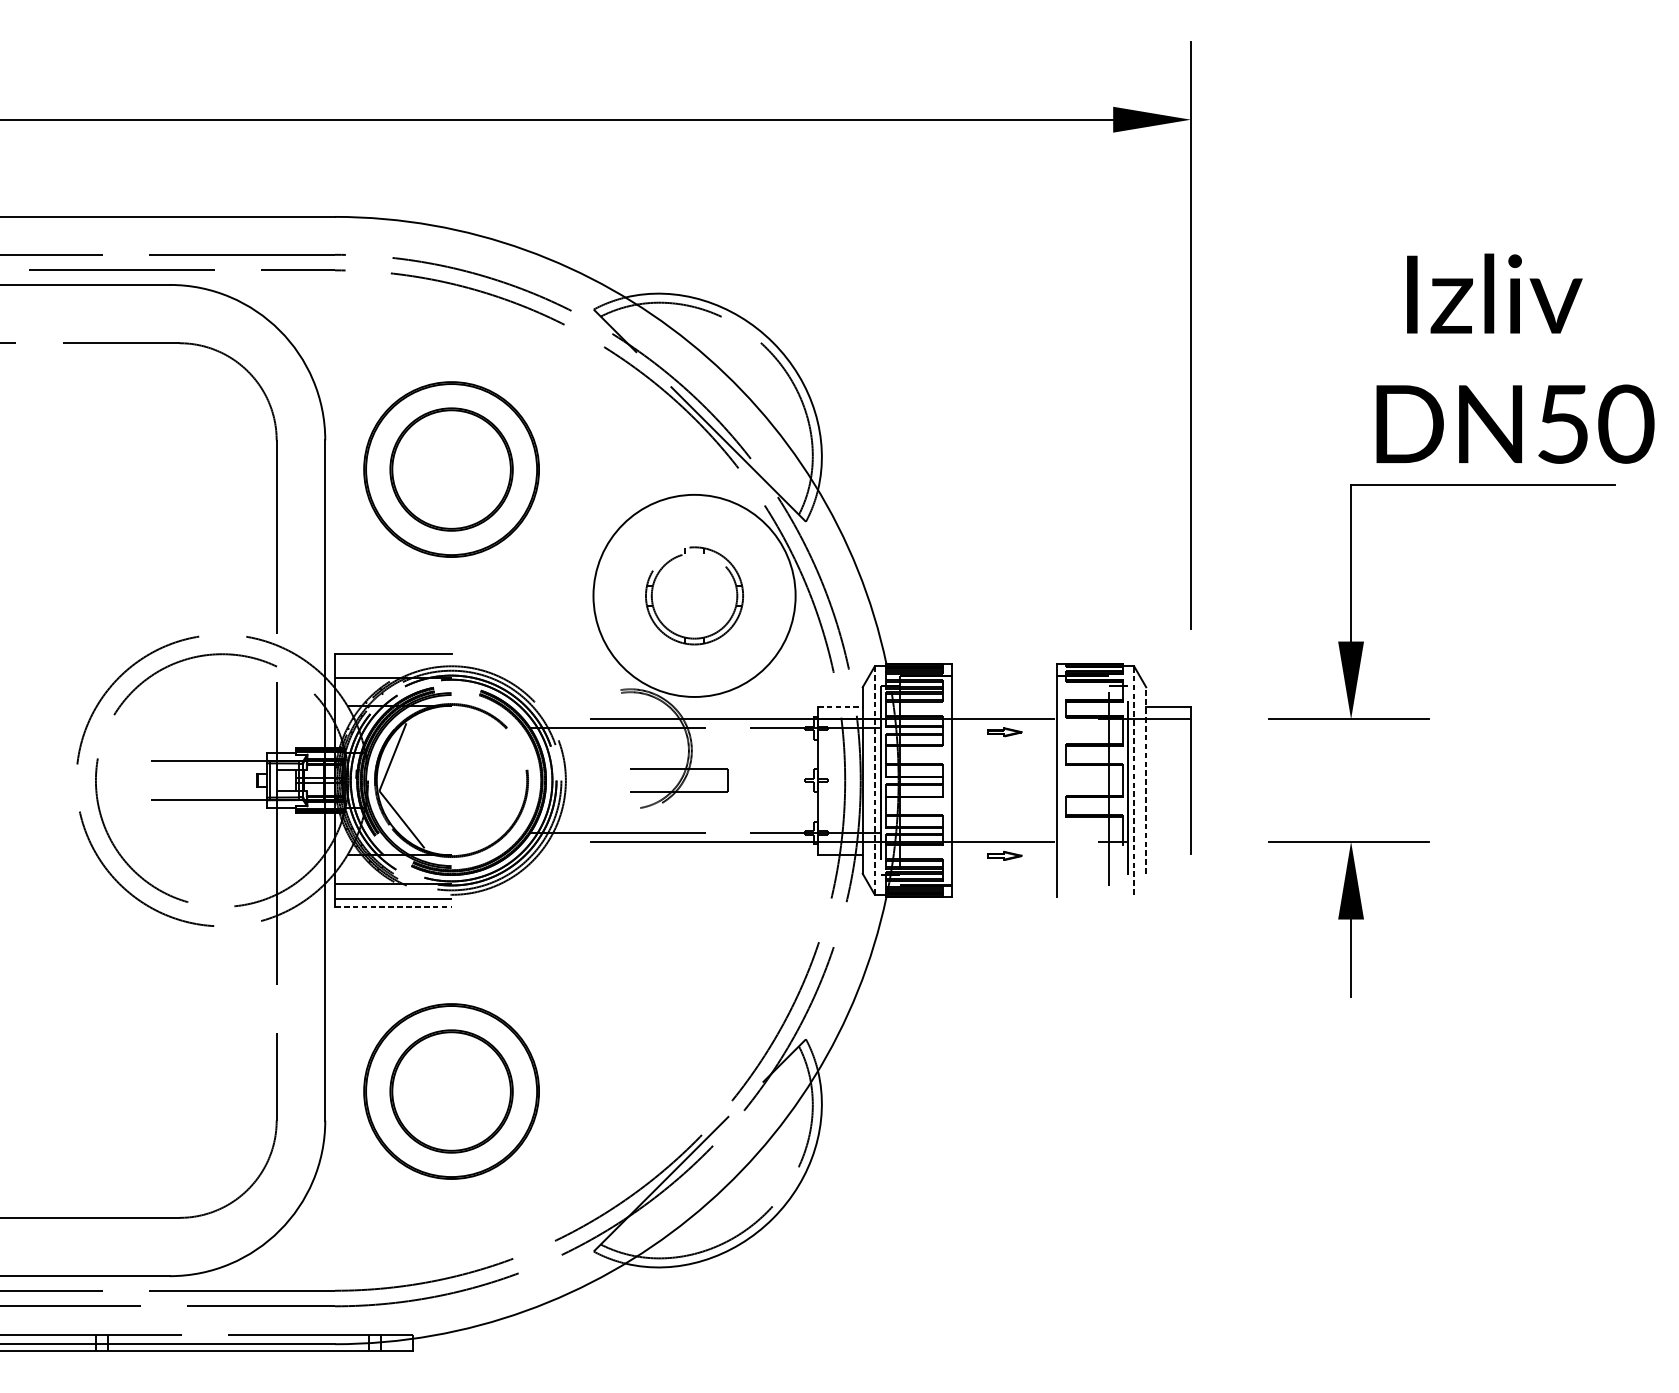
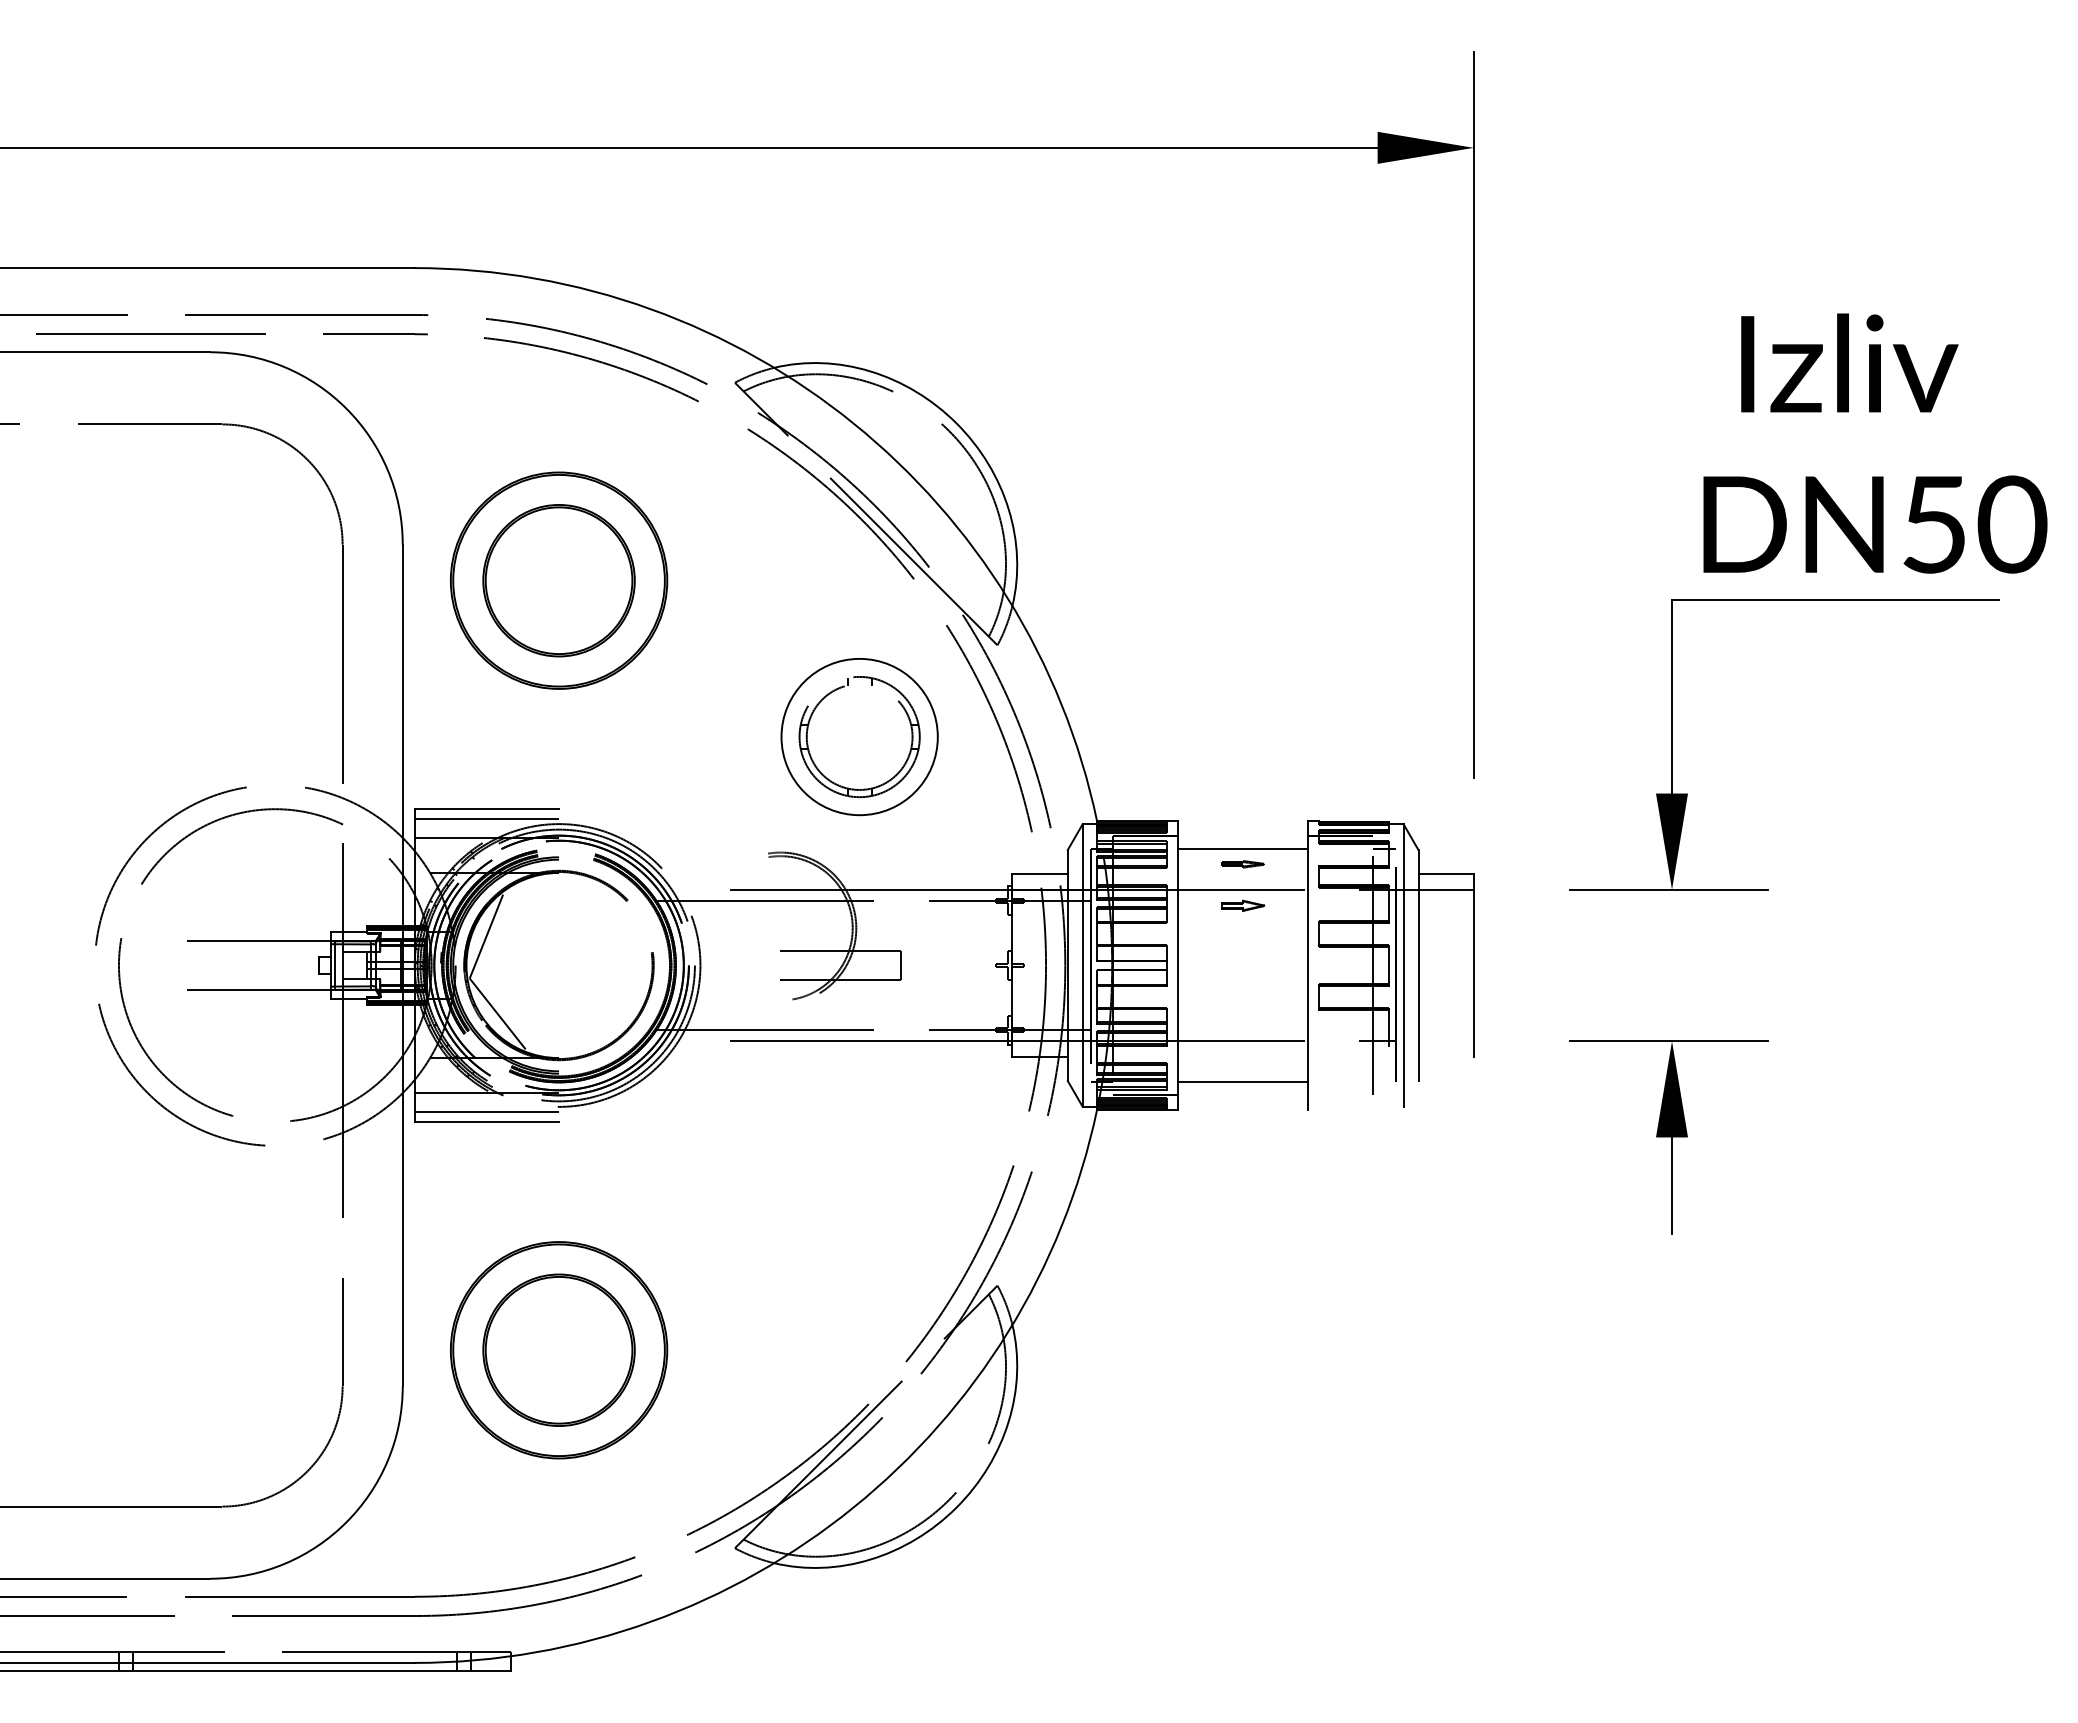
circle: (694, 595) -> (859, 736), size x0.62
line: (392, 661) -> (486, 818), added
line: (1004, 685) -> (1243, 848), added
part: (1003, 698) -> (1242, 864), added
line: (840, 706) -> (1040, 873), dashed -> solid
line: (1134, 780) -> (1403, 965), dashed -> solid
line: (1146, 780) -> (1418, 965), dashed -> solid
line: (874, 781) -> (1082, 966), dashed -> solid
part: (1004, 855) -> (1243, 1058), removed
line: (1004, 875) -> (1243, 1082), added
line: (393, 906) -> (487, 1121), dashed -> solid

